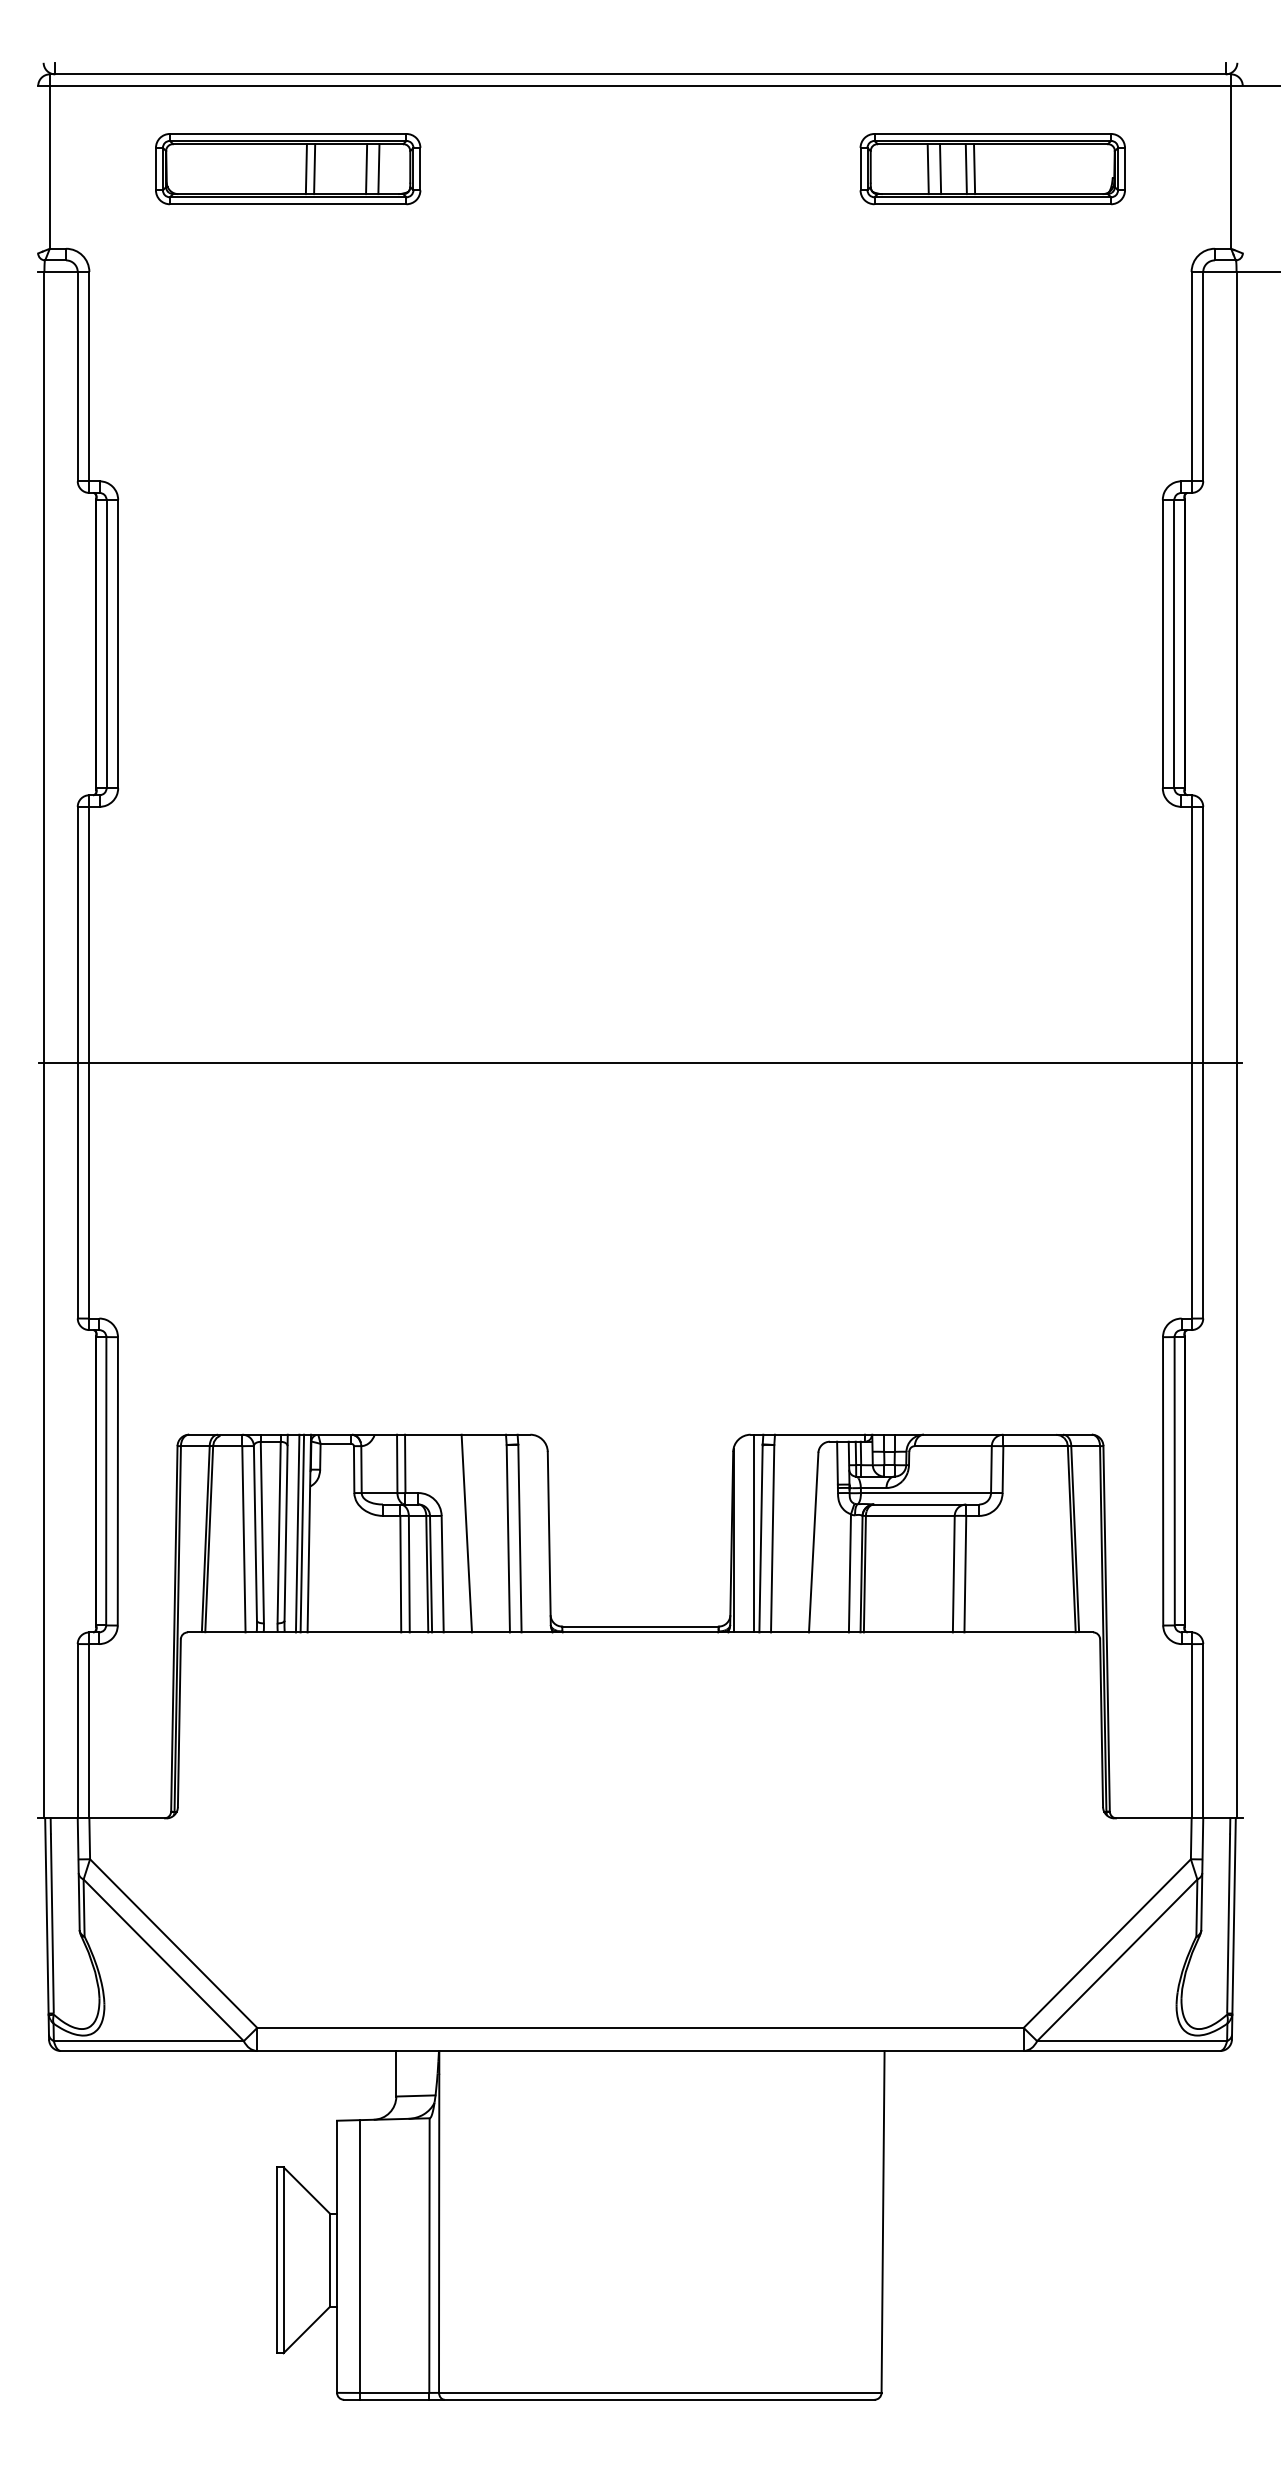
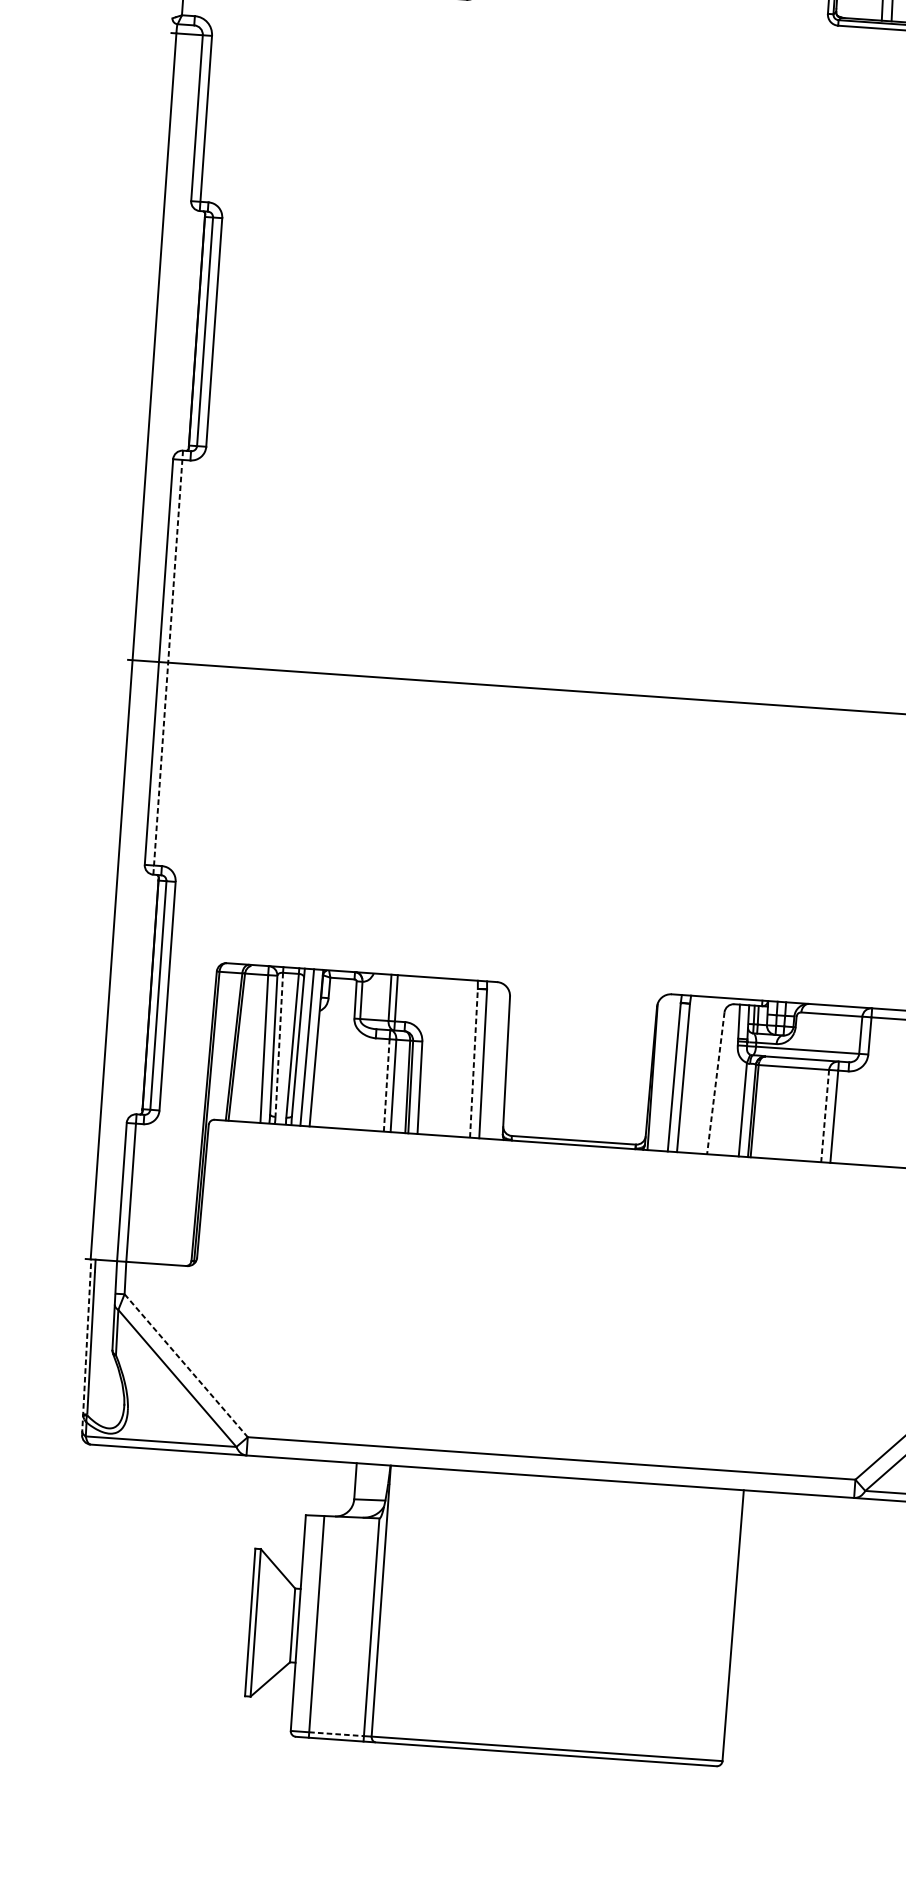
line: (89, 1062) -> (168, 662), solid -> dashed
line: (262, 1532) -> (279, 1044), solid -> dashed
line: (302, 1533) -> (311, 1047), removed
line: (466, 1533) -> (441, 1056), removed
line: (753, 1533) -> (668, 1072), removed
line: (508, 1538) -> (474, 1063), solid -> dashed
line: (813, 1542) -> (715, 1083), solid -> dashed
line: (400, 1573) -> (386, 1084), solid -> dashed
line: (953, 1574) -> (824, 1116), solid -> dashed
line: (47, 1928) -> (87, 1346), solid -> dashed
line: (173, 1943) -> (186, 1365), solid -> dashed
line: (394, 2392) -> (336, 1733), solid -> dashed

